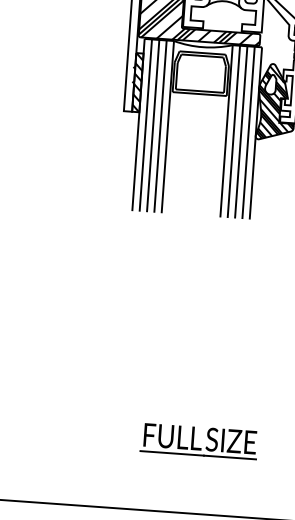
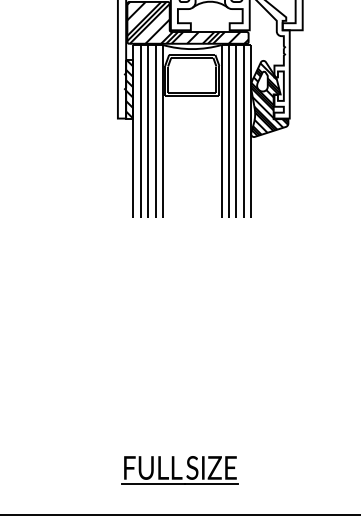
part: (199, 441) -> (179, 470), moved

